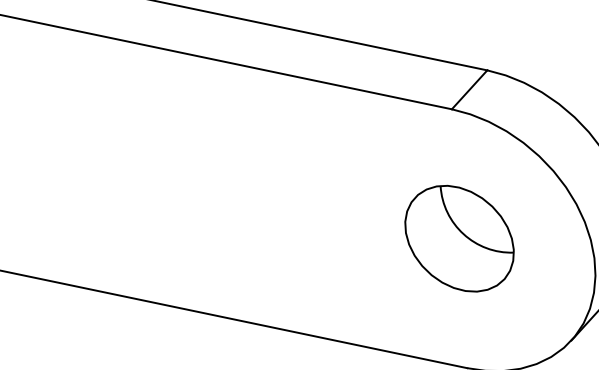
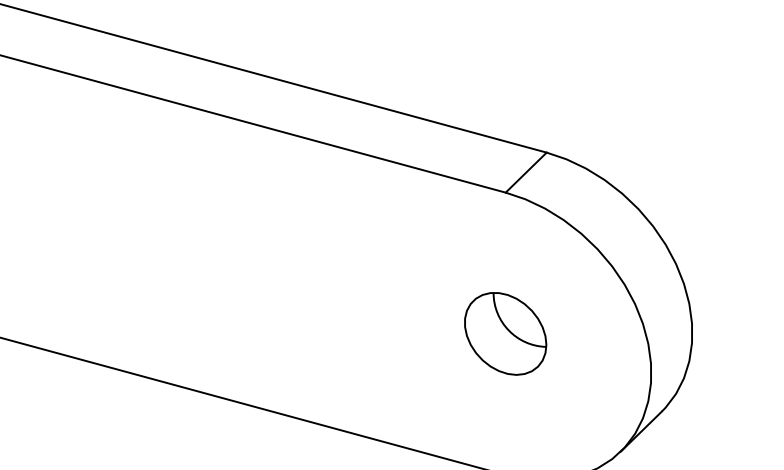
part: (459, 238) -> (505, 333), size x0.7

